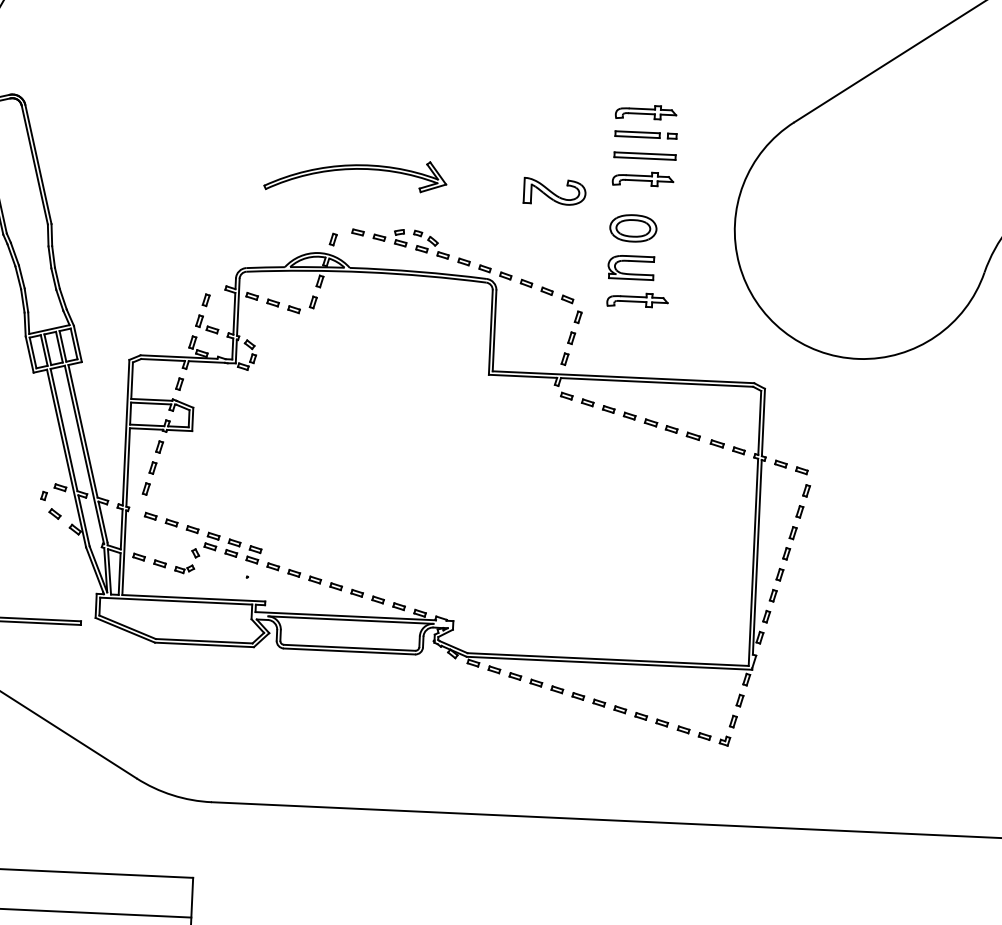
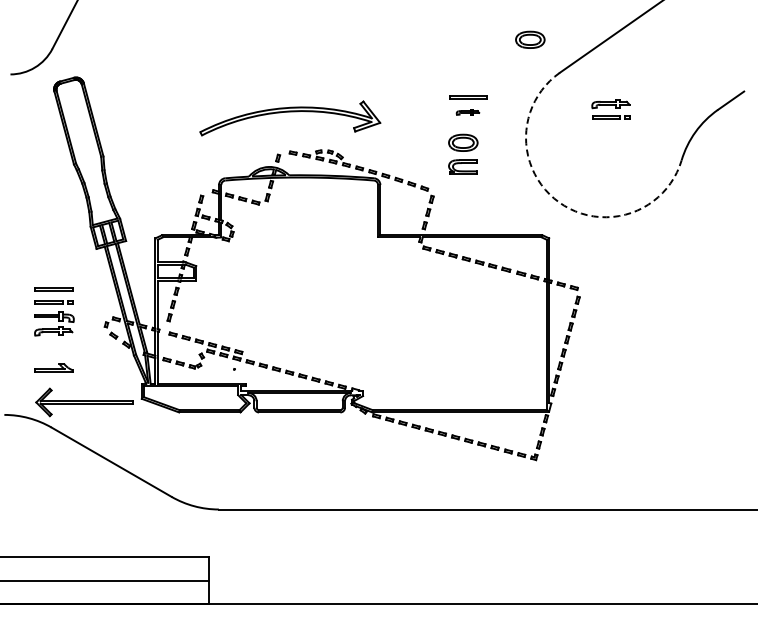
part: (749, 66) -> (530, 39), added
part: (644, 121) -> (610, 109), moved
part: (354, 174) -> (289, 117), size x1.6
part: (642, 179) -> (467, 112), size x0.6
part: (554, 190) -> (413, 121), removed
part: (636, 300) -> (467, 187), removed
arc: (784, 331) -> (559, 202), solid -> dashed

